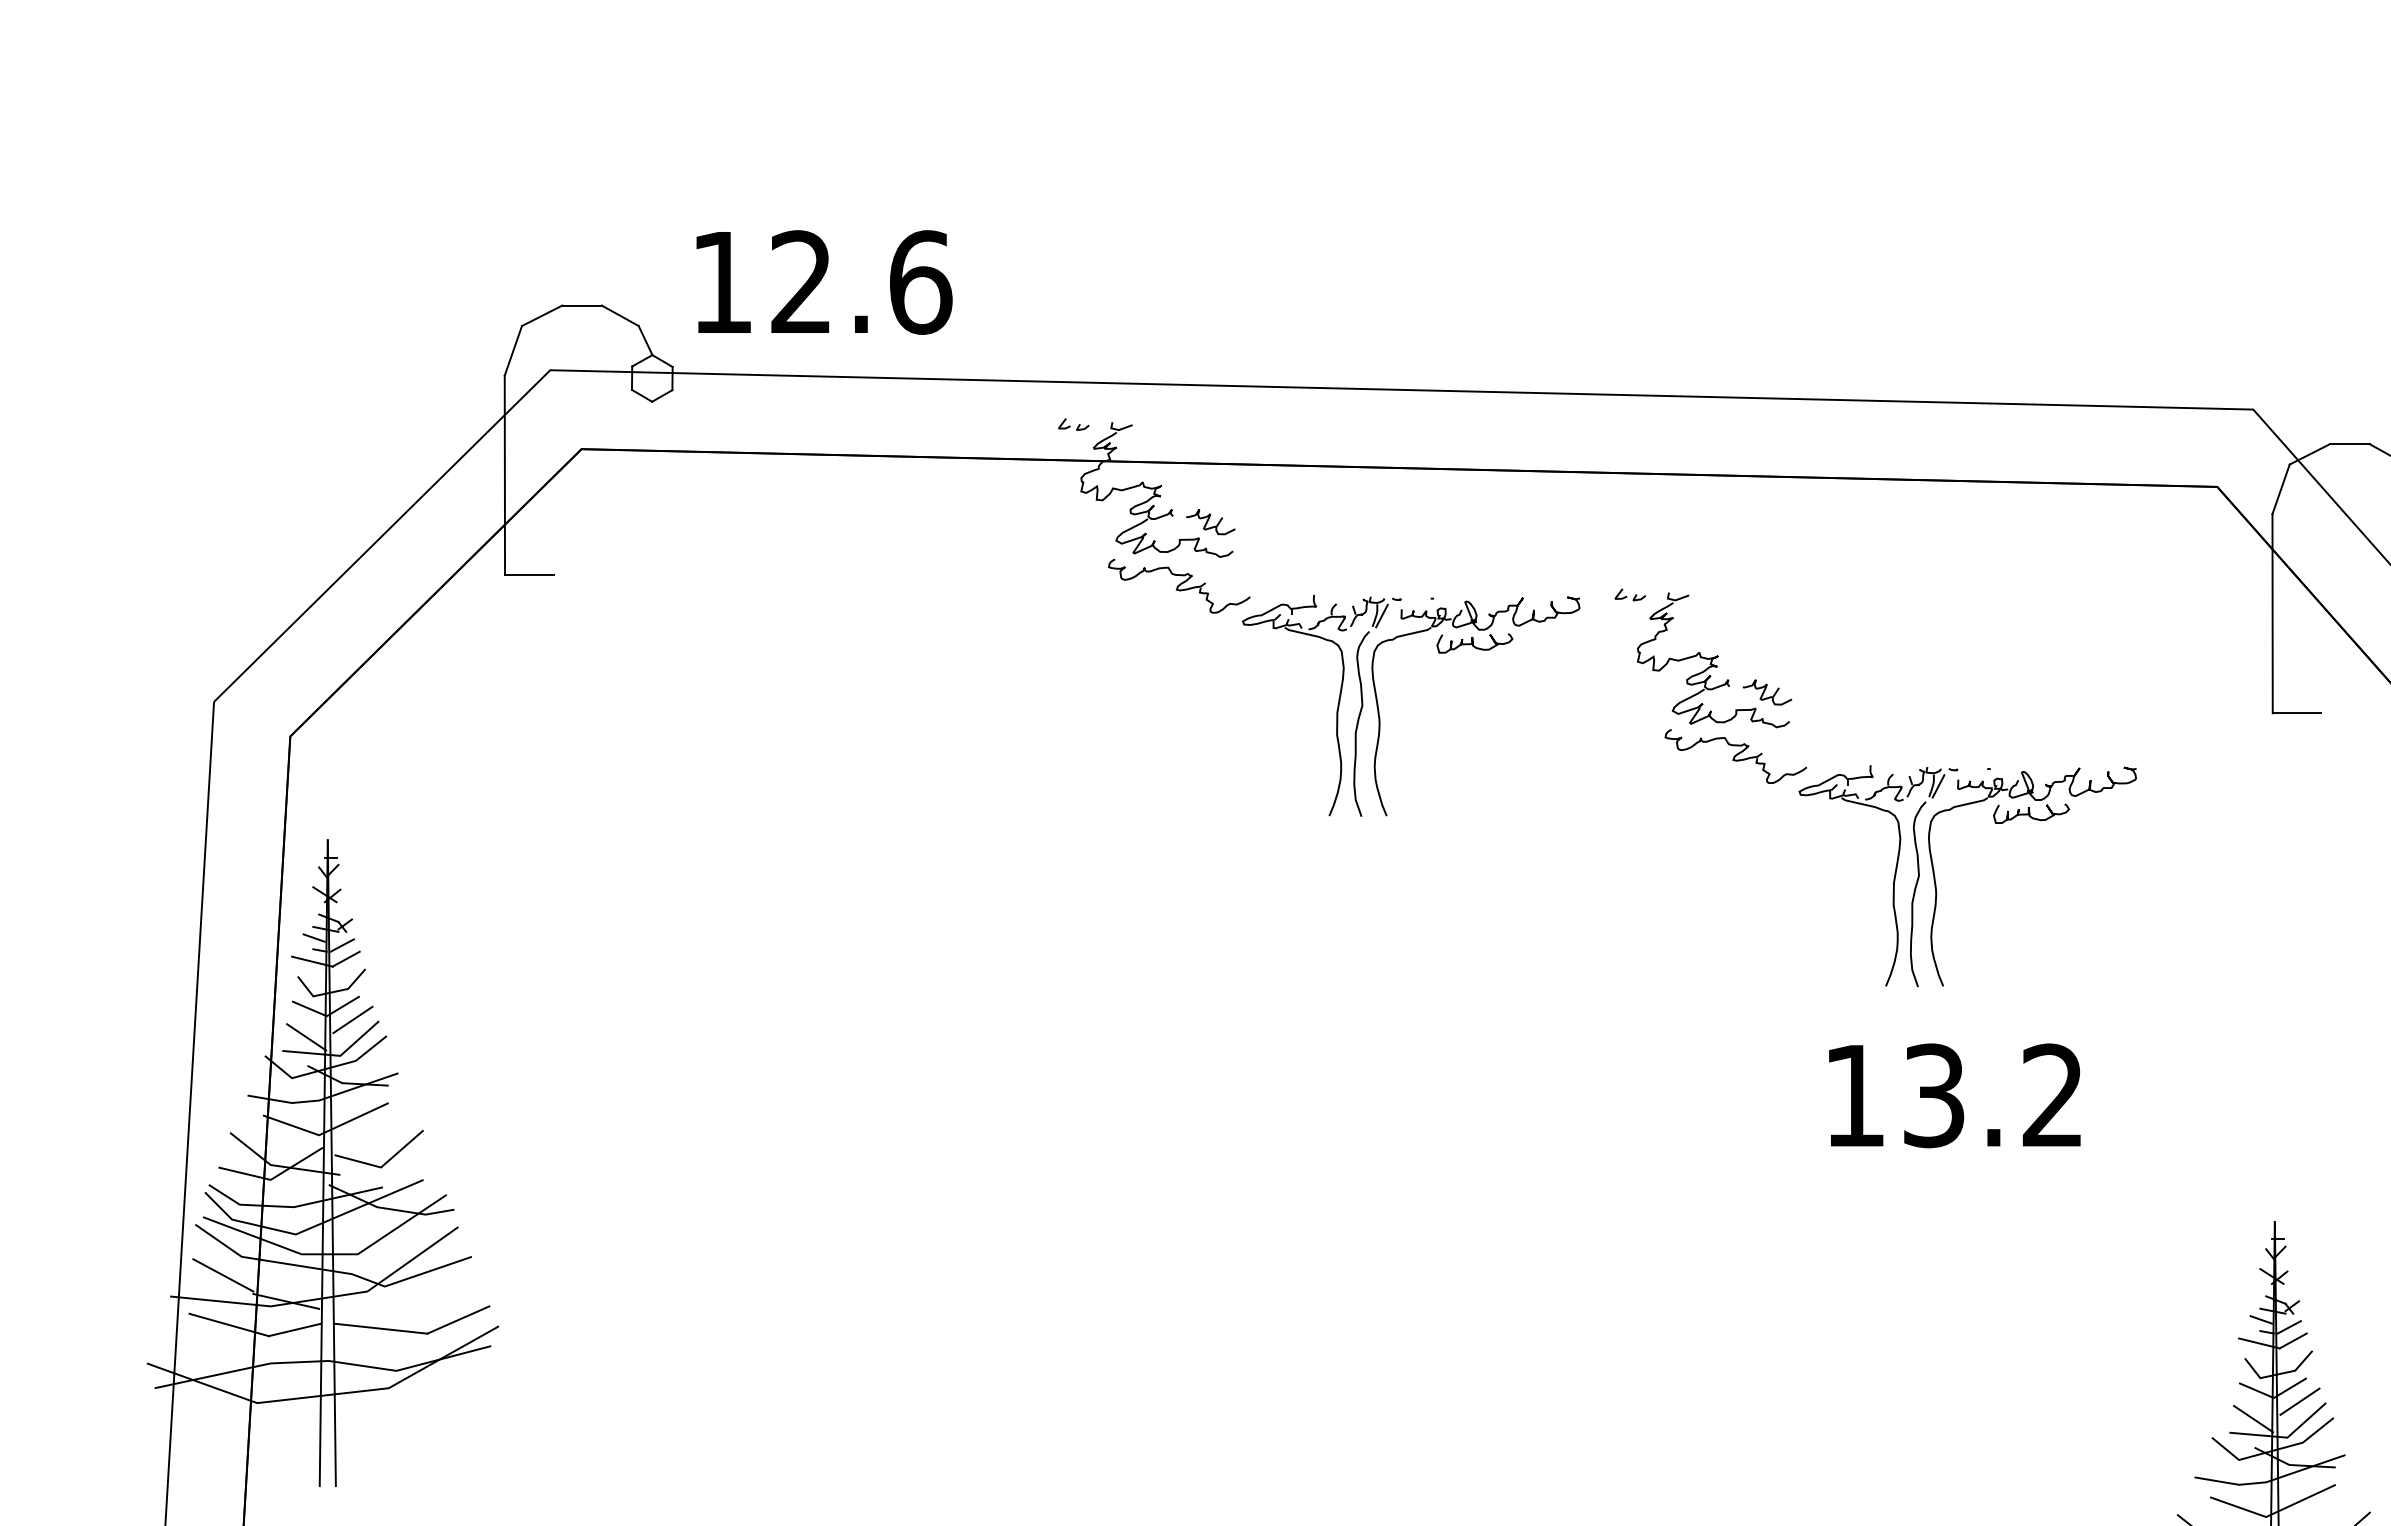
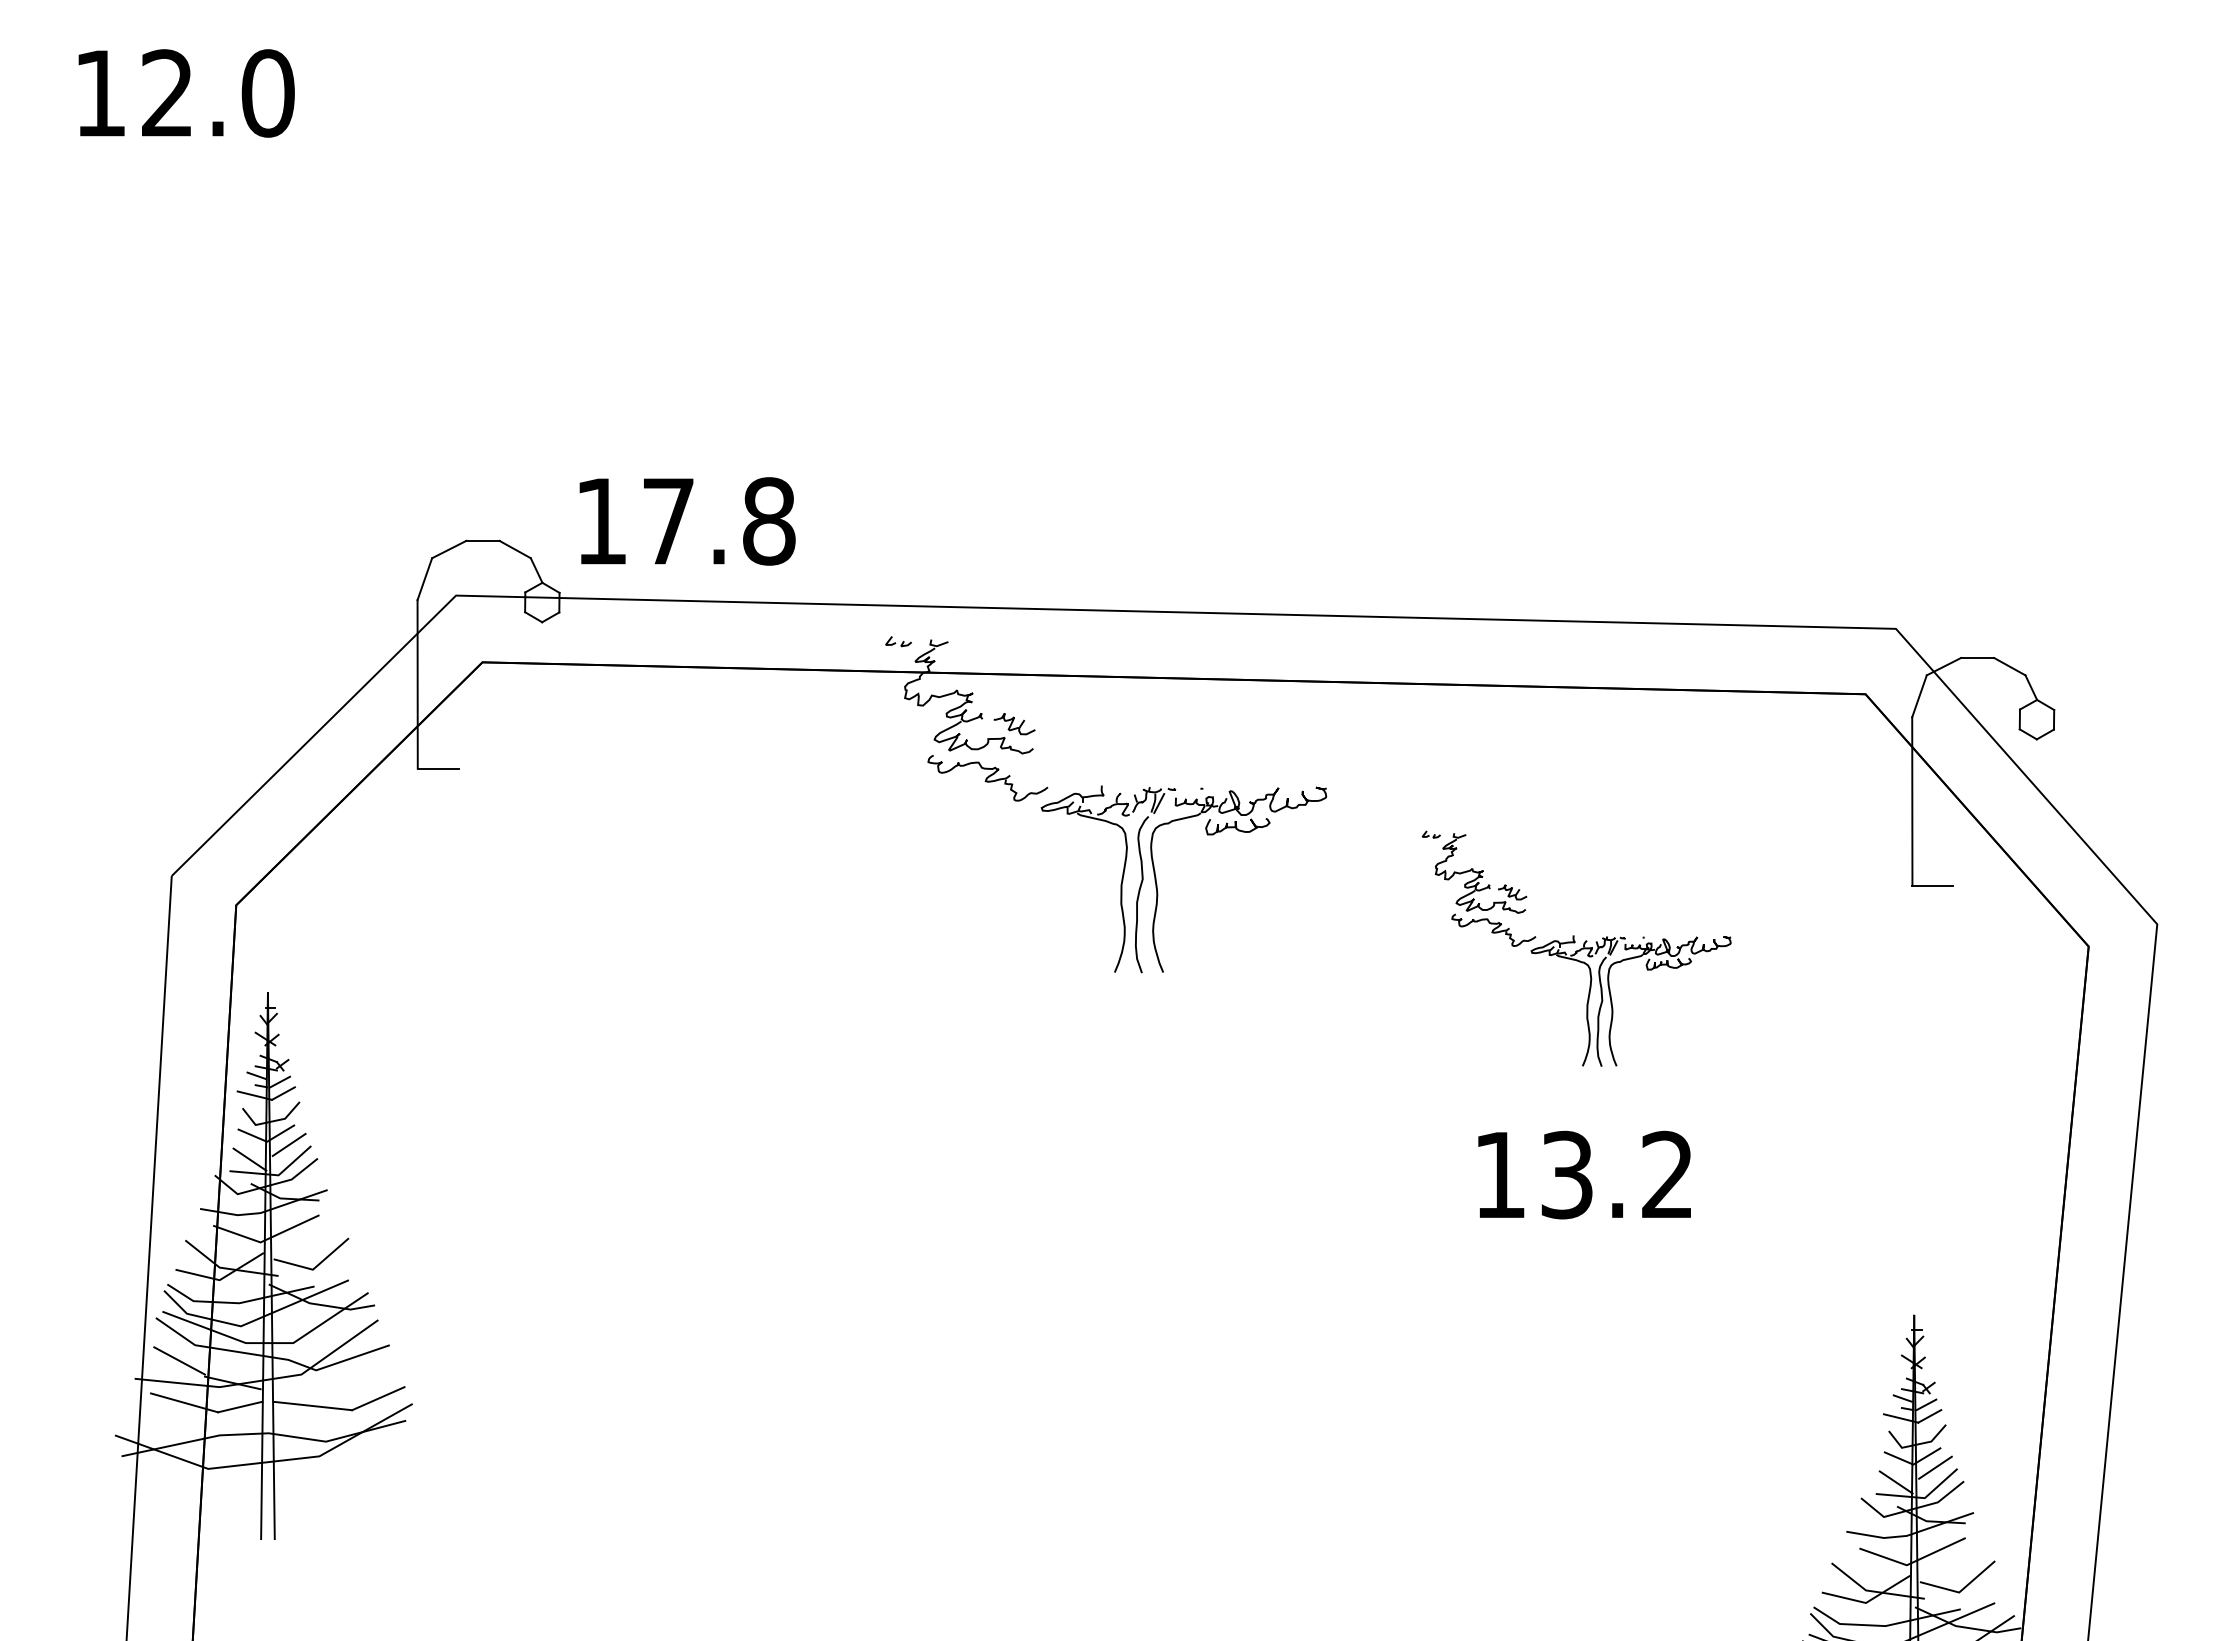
text: (861, 282) -> (719, 521), 12.6 -> 17.8
part: (1875, 787) -> (1576, 948), size x0.7
text: (1954, 1095) -> (1584, 1174), moved

